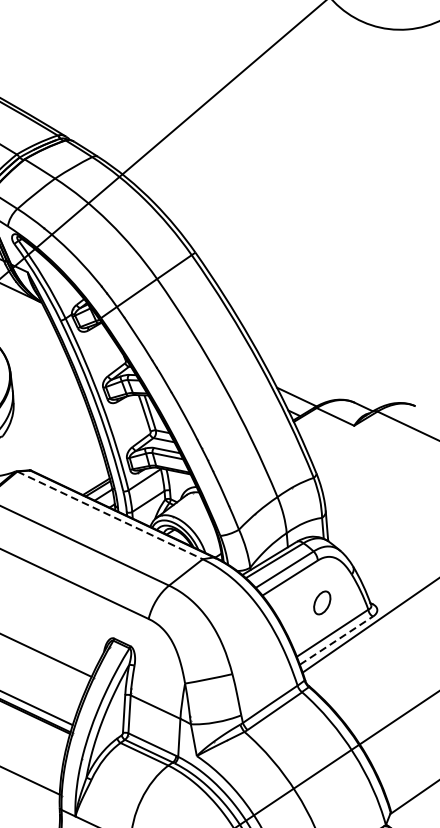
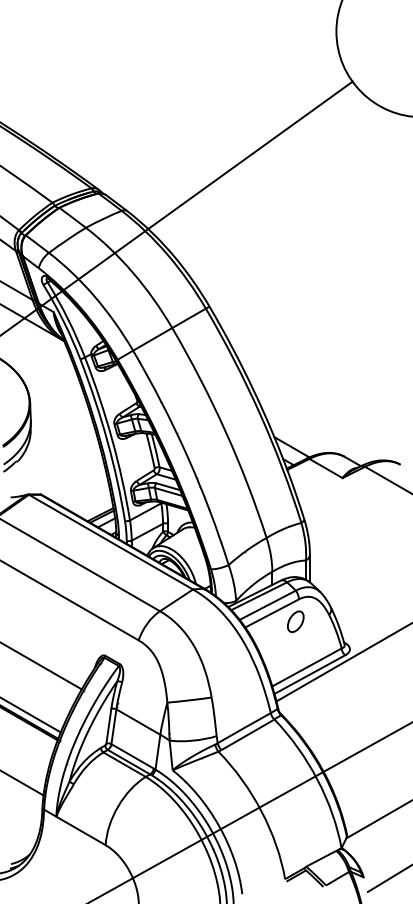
line: (110, 515) -> (111, 542), dashed -> solid
part: (321, 602) -> (295, 621), moved
line: (337, 640) -> (310, 674), dashed -> solid

